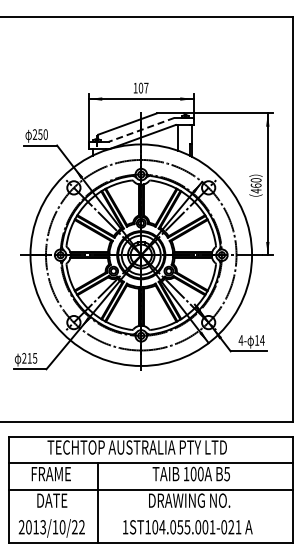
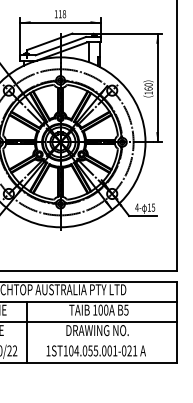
text: (143, 87) -> (62, 13), 107 -> 118
line: (141, 129) -> (60, 45), dashed -> solid
text: (256, 190) -> (148, 92), 460 -> 160
text: (262, 340) -> (153, 207), 14 -> 15

